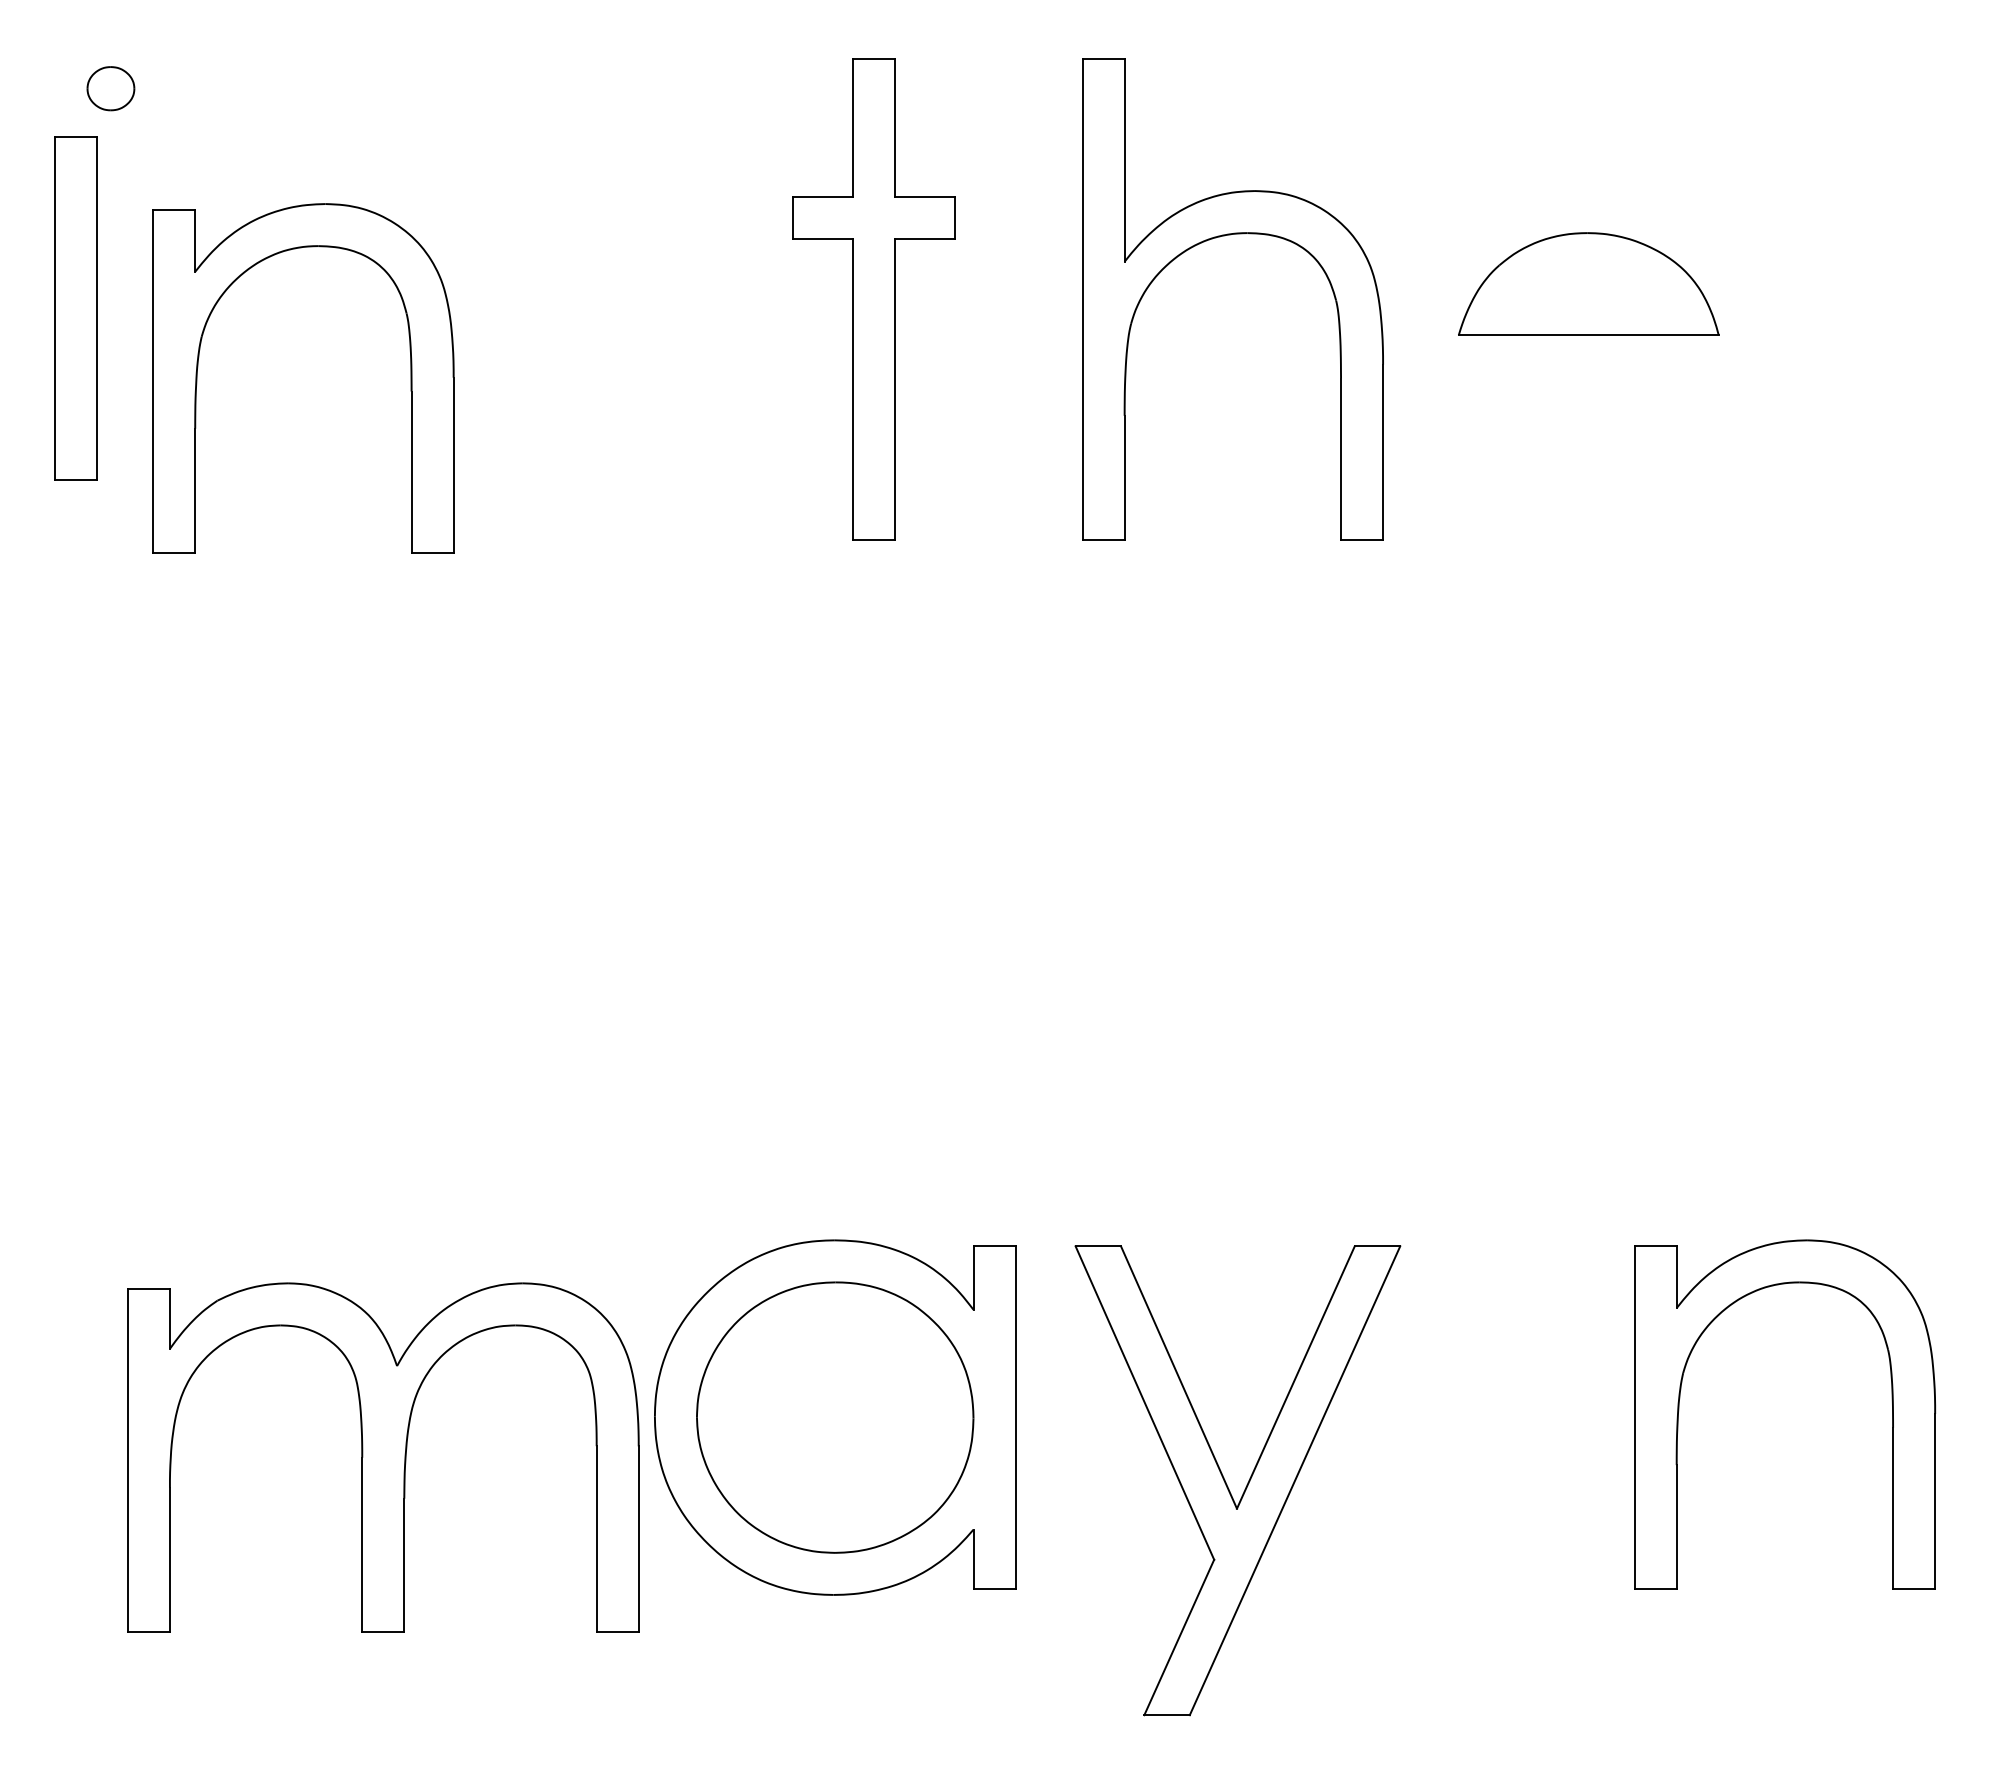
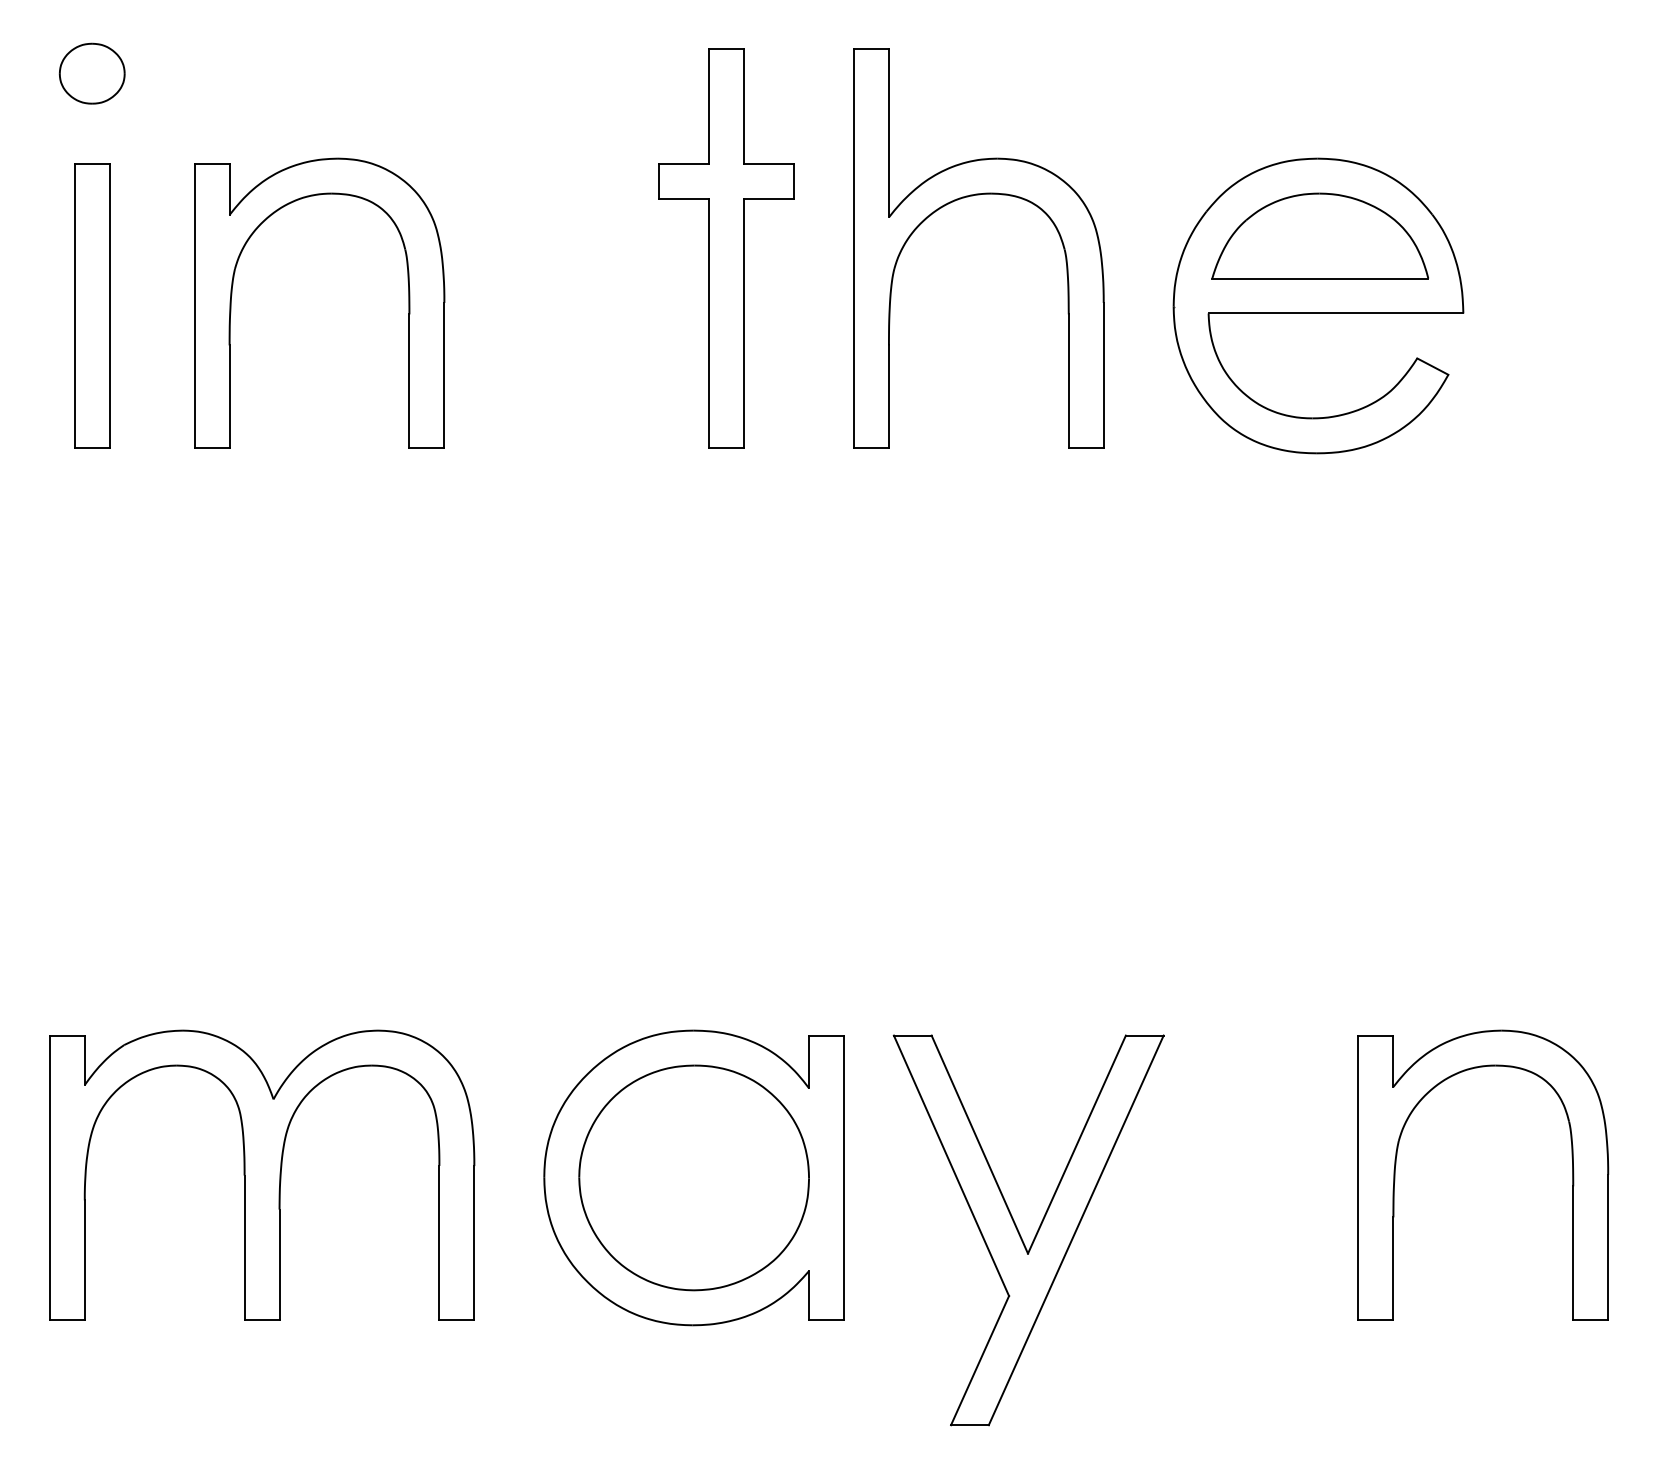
part: (110, 88) -> (91, 73), size x1.67
part: (1216, 238) -> (965, 198), moved
part: (75, 308) -> (91, 306), moved
part: (198, 367) -> (232, 294), moved
part: (1586, 368) -> (1318, 306), added
part: (383, 1457) -> (262, 1175), moved

